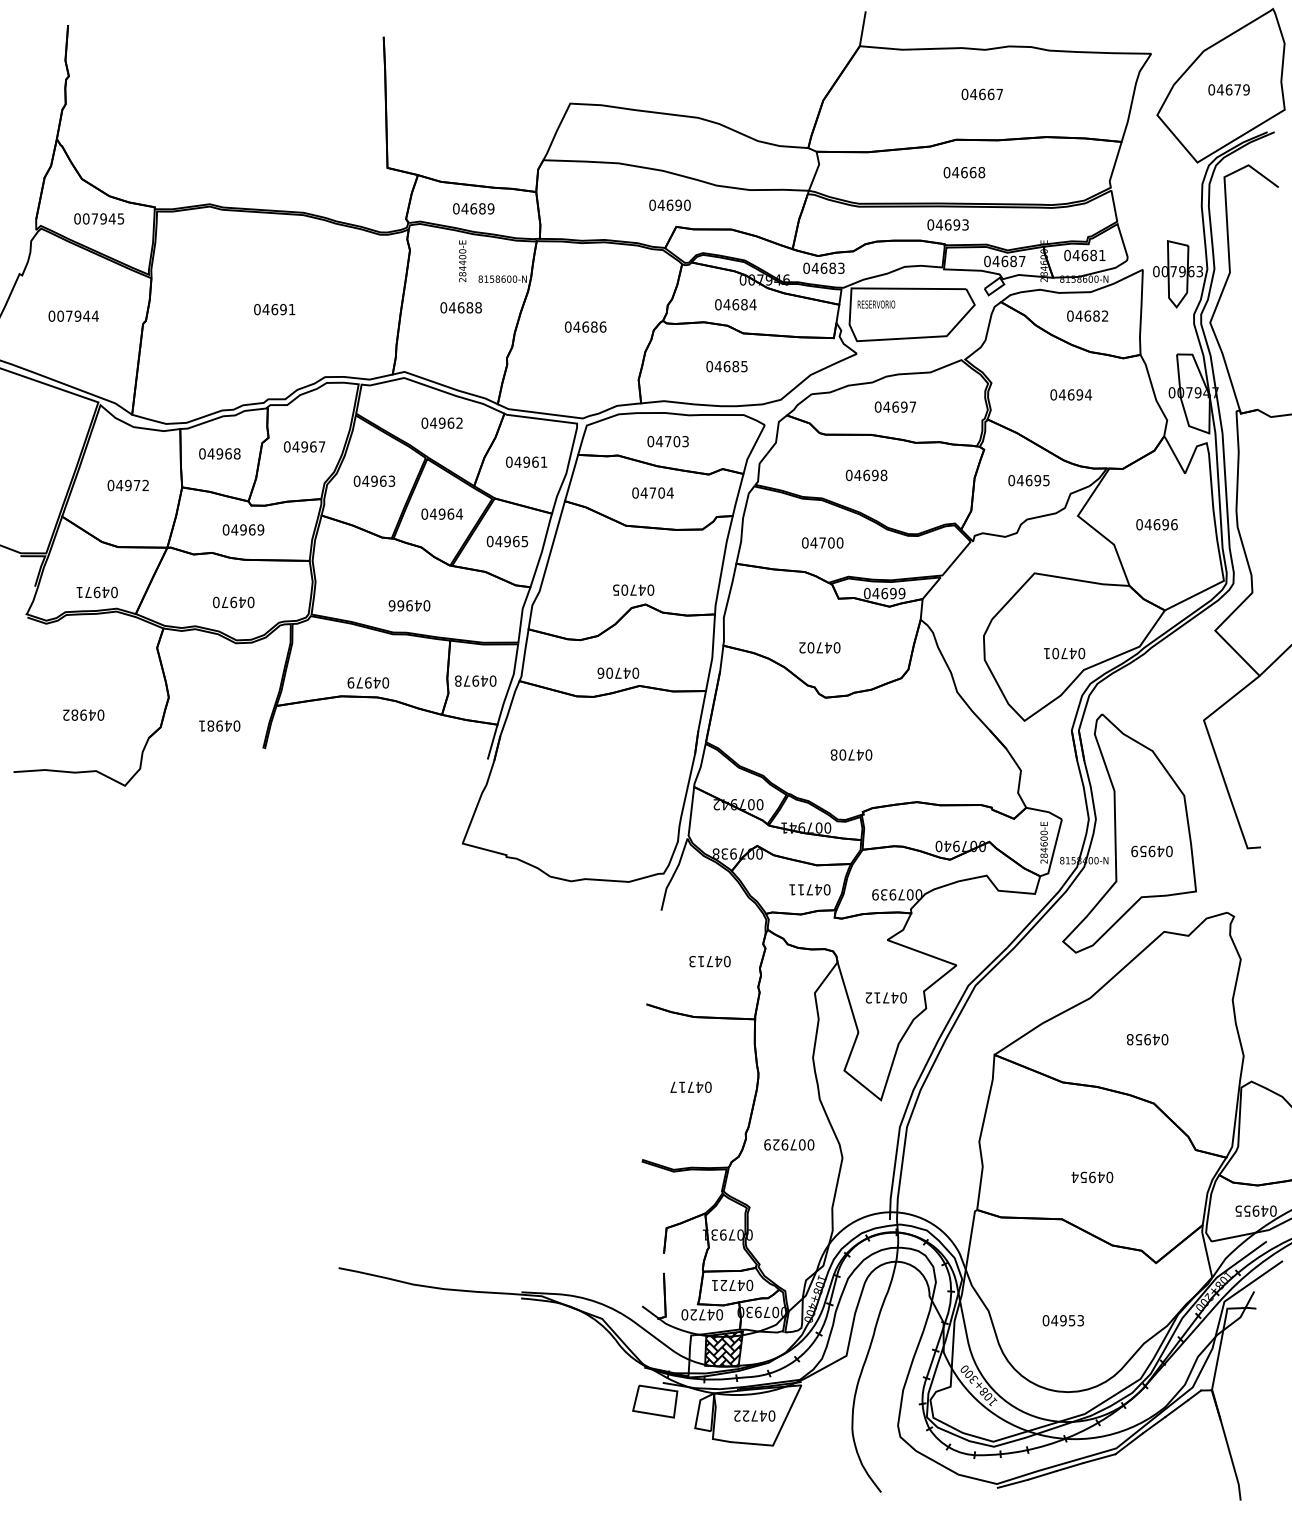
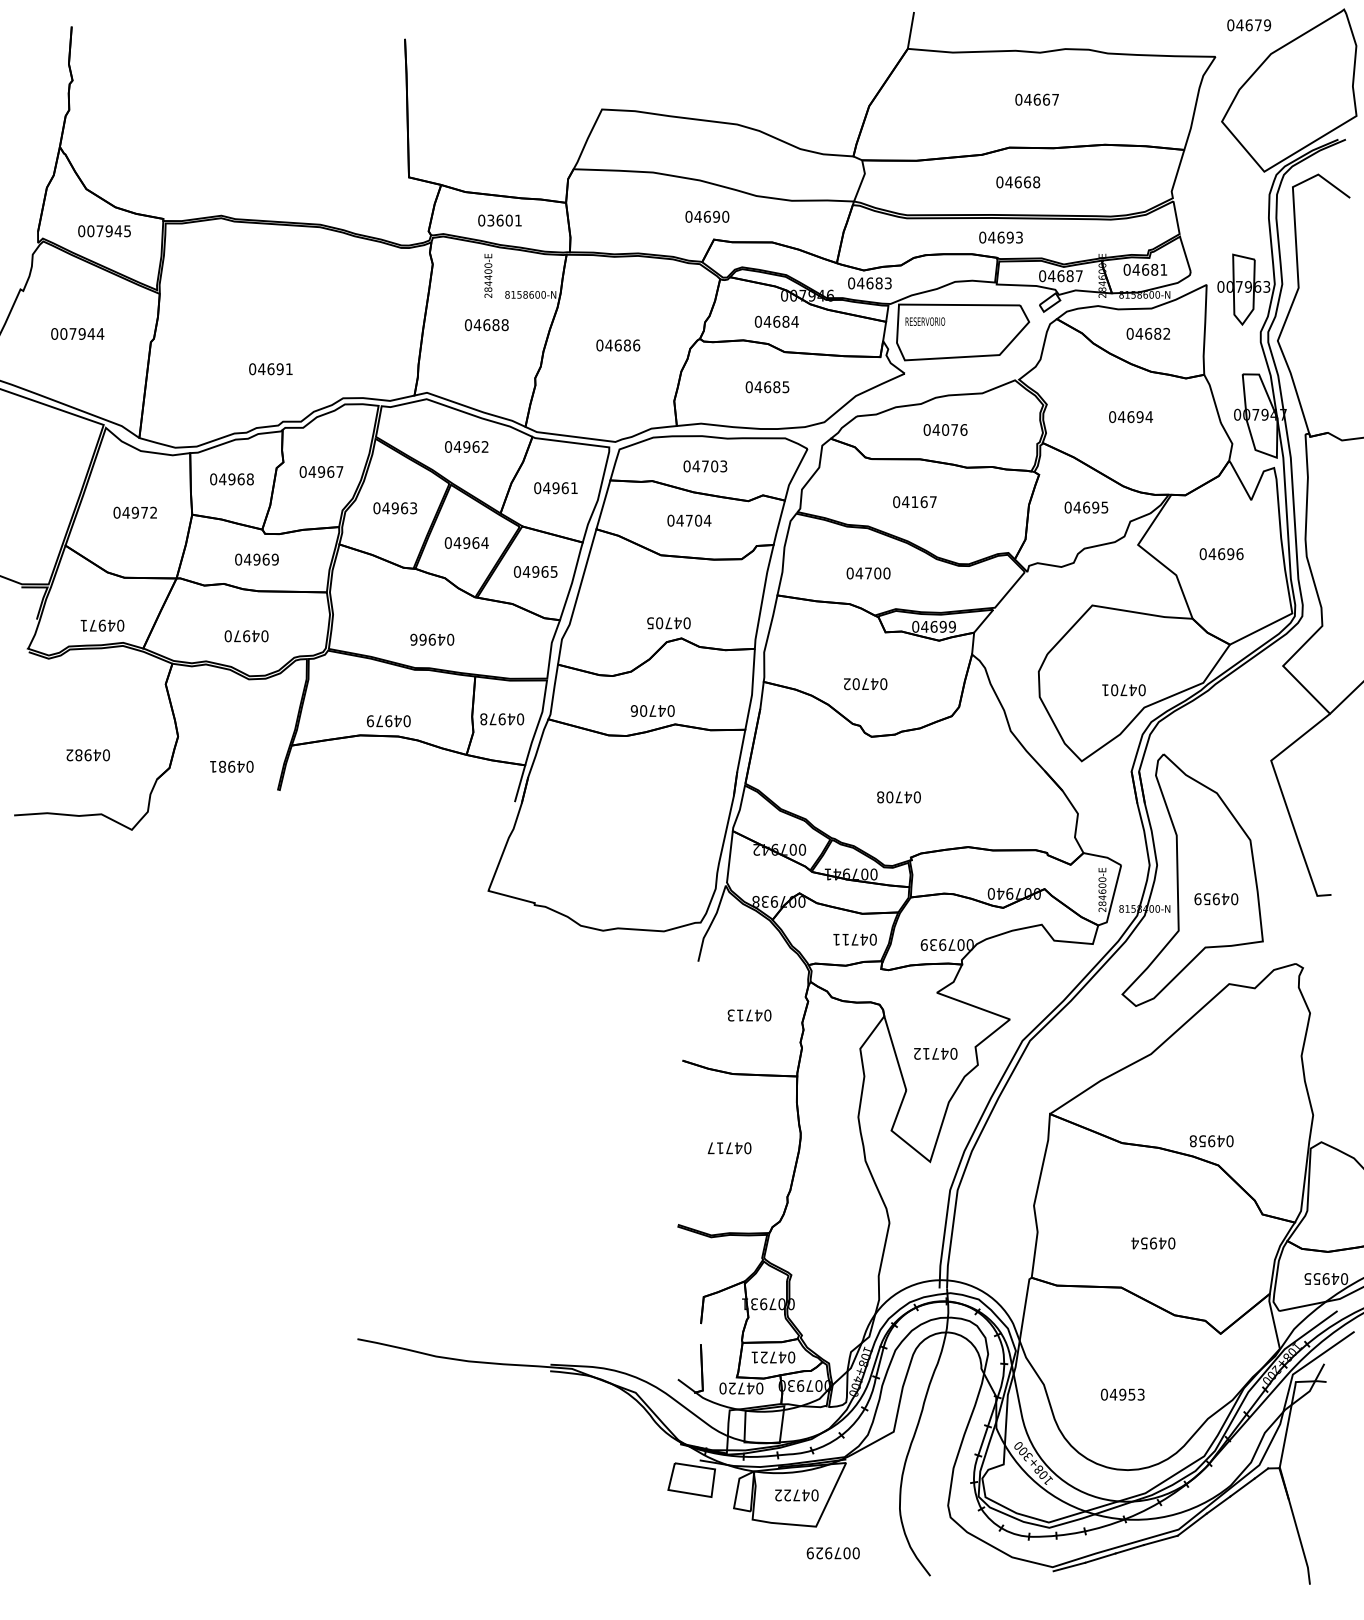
text: (1228, 89) -> (1248, 24), moved
text: (477, 208) -> (504, 220), 04689 -> 03601
text: (274, 309) -> (270, 369), moved
text: (904, 406) -> (954, 429), 04697 -> 04076
text: (875, 475) -> (924, 502), 04698 -> 04167
text: (1147, 1039) -> (1211, 1141), moved
text: (789, 1144) -> (833, 1552), moved
hatch: (723, 1348) -> (763, 1424), removed

